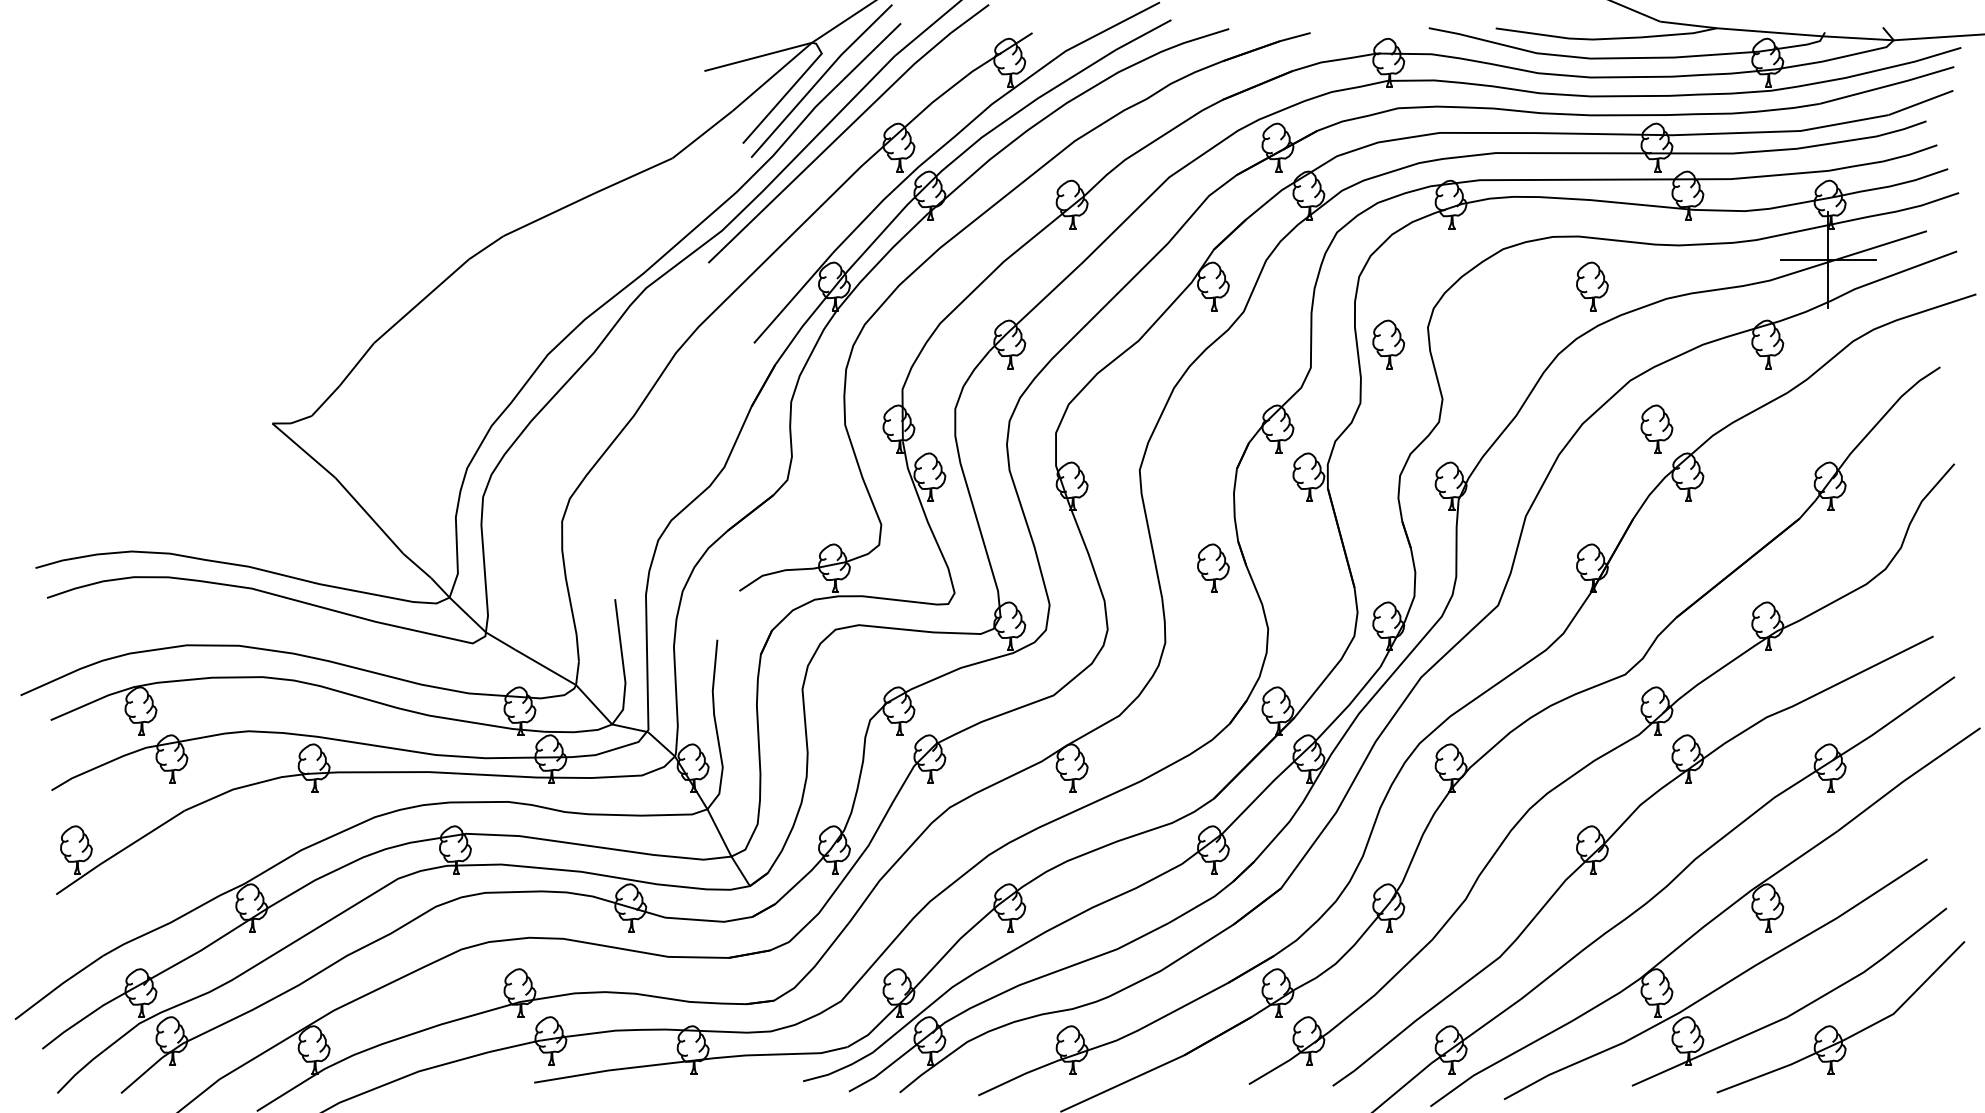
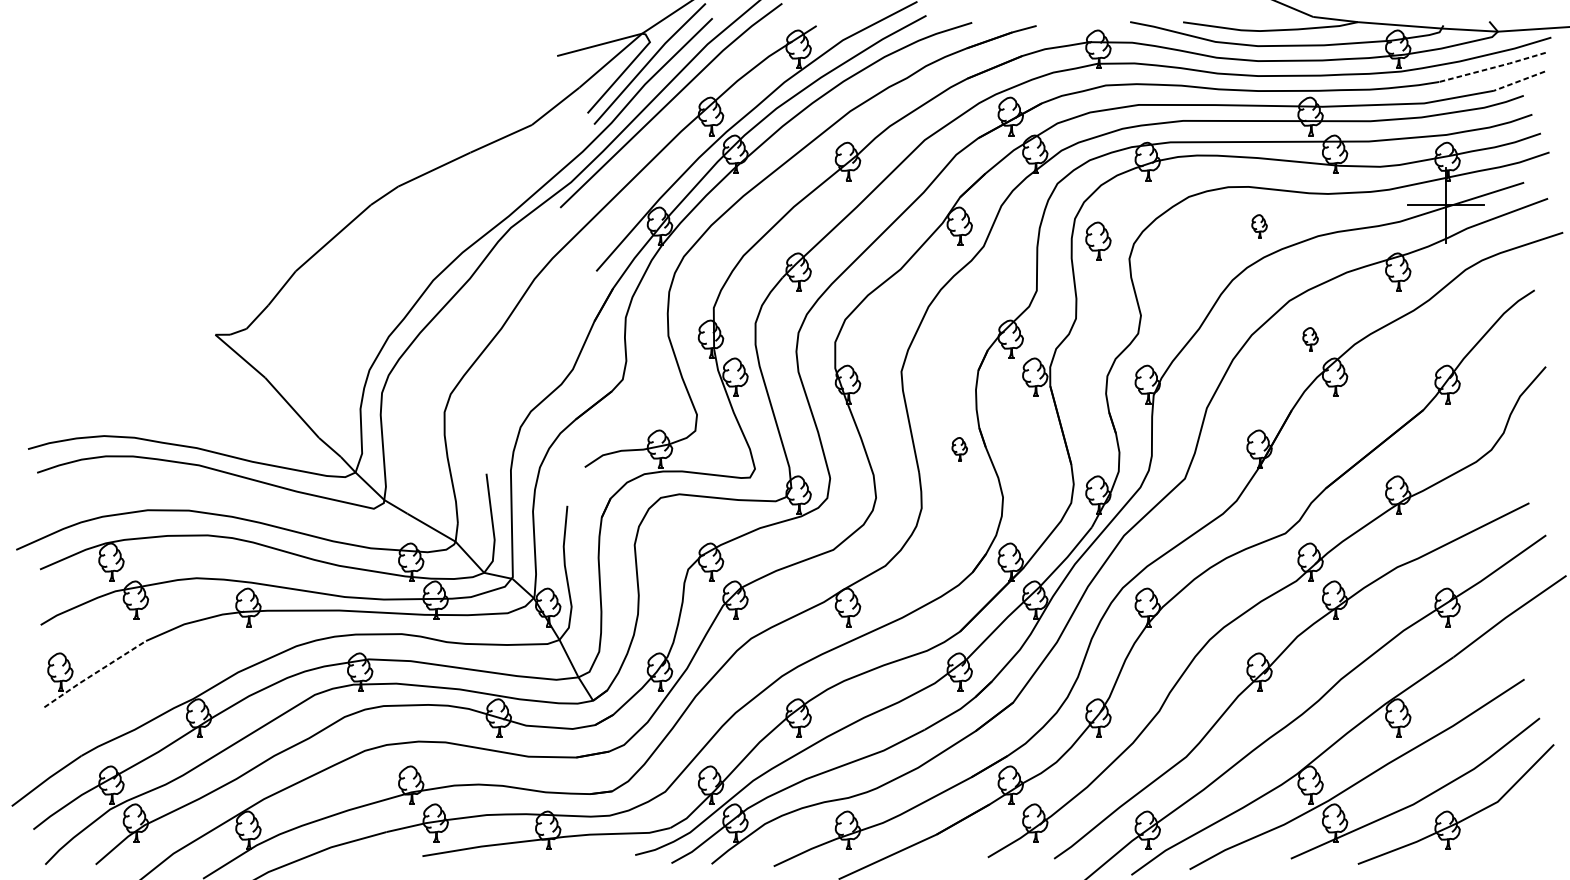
line: (1887, 86) -> (1492, 68), solid -> dashed
line: (1920, 102) -> (1519, 80), solid -> dashed
part: (1592, 286) -> (1259, 226), size x0.6
part: (1388, 344) -> (1098, 241), moved
part: (1656, 428) -> (1310, 338), size x0.6
part: (1213, 567) -> (959, 448), size x0.6
line: (120, 851) -> (95, 673), solid -> dashed

